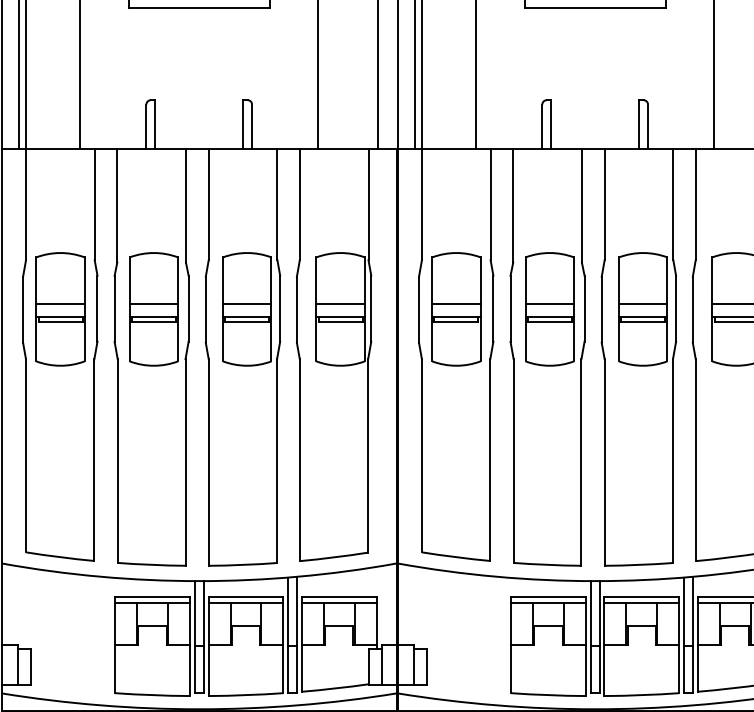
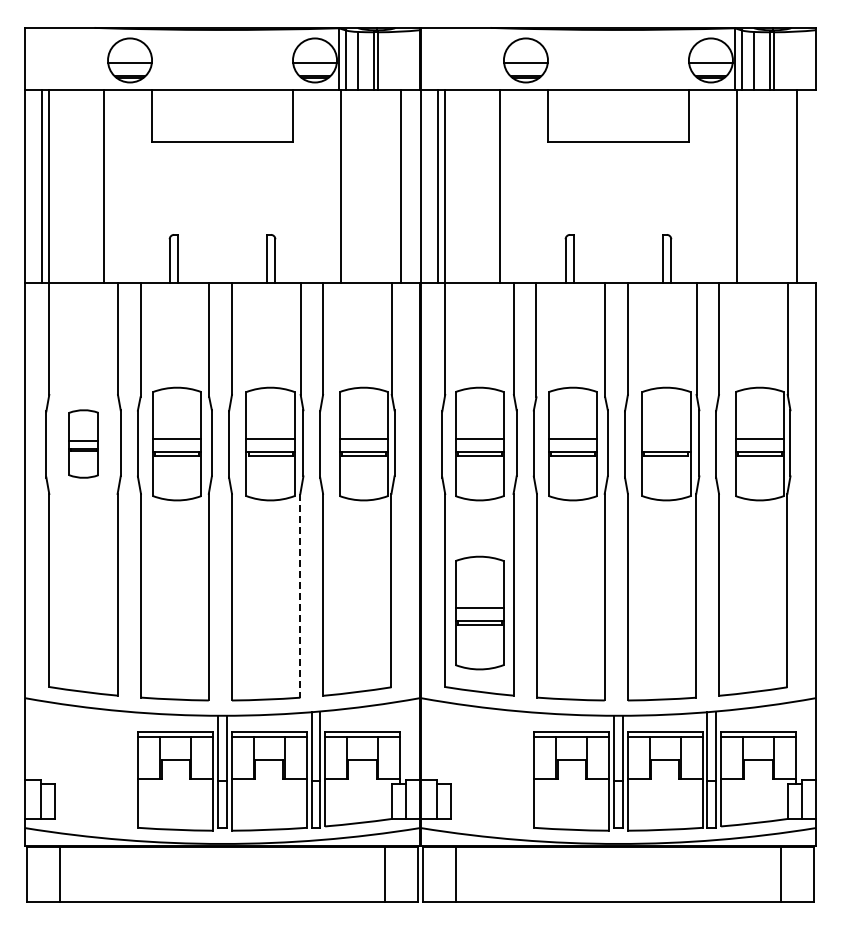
line: (643, 303) -> (666, 438), removed
part: (60, 308) -> (83, 443), size x0.6
line: (277, 460) -> (300, 595), solid -> dashed
part: (456, 477) -> (479, 612), added

